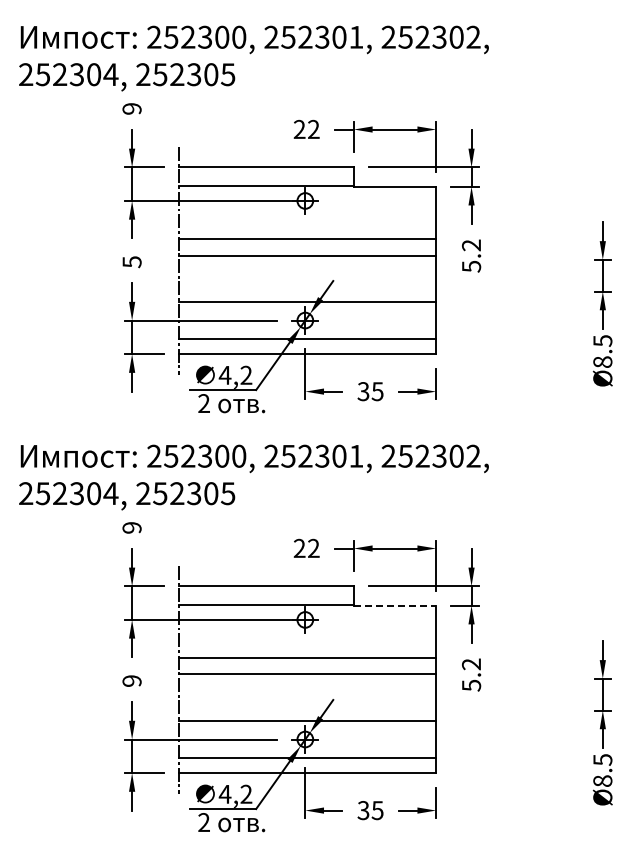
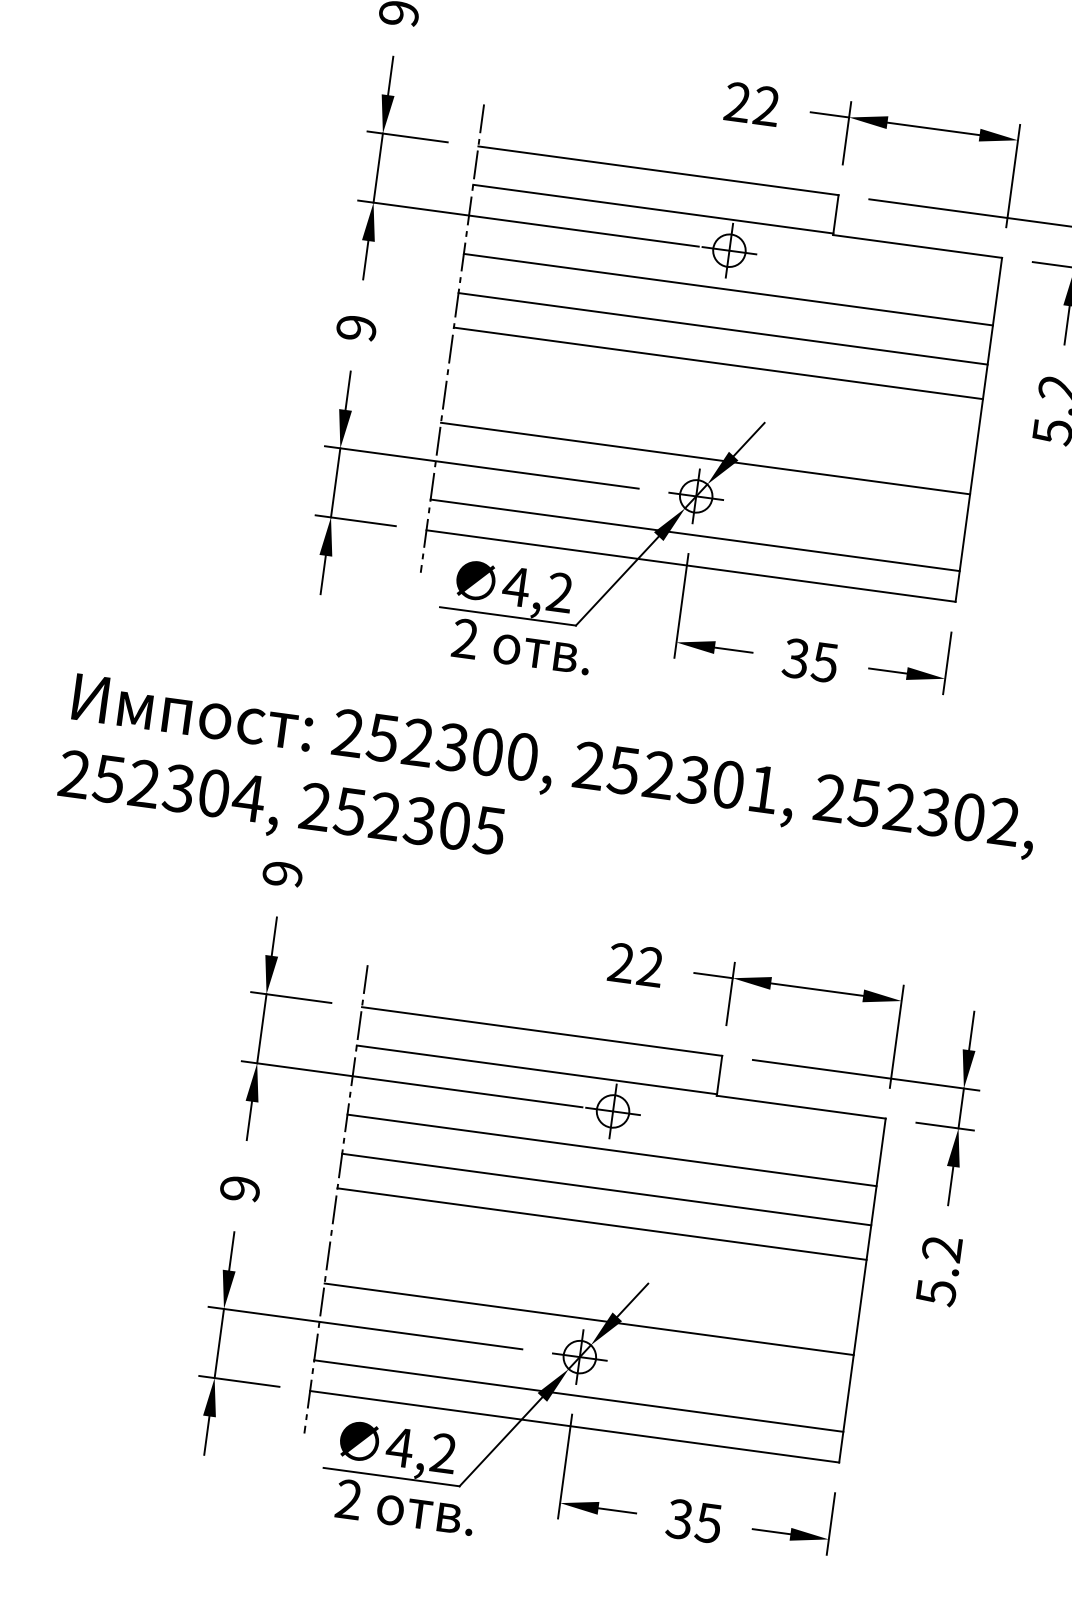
line: (307, 219) -> (728, 289), added
text: (131, 262) -> (355, 328), 5 -> 9
line: (395, 605) -> (802, 1106), dashed -> solid
line: (307, 638) -> (612, 1150), added

